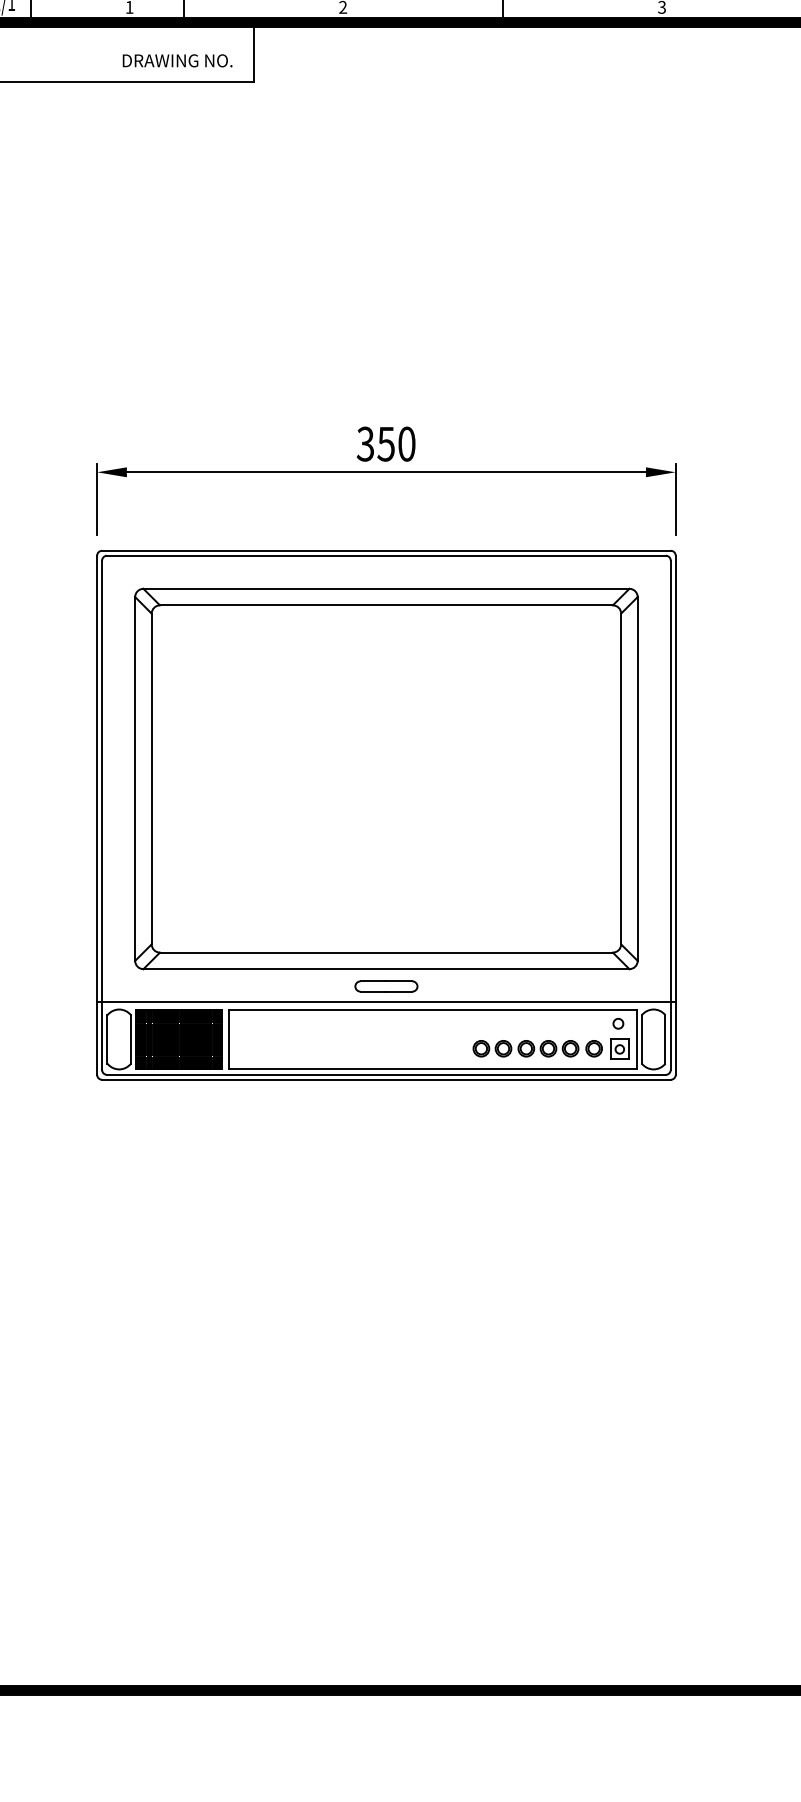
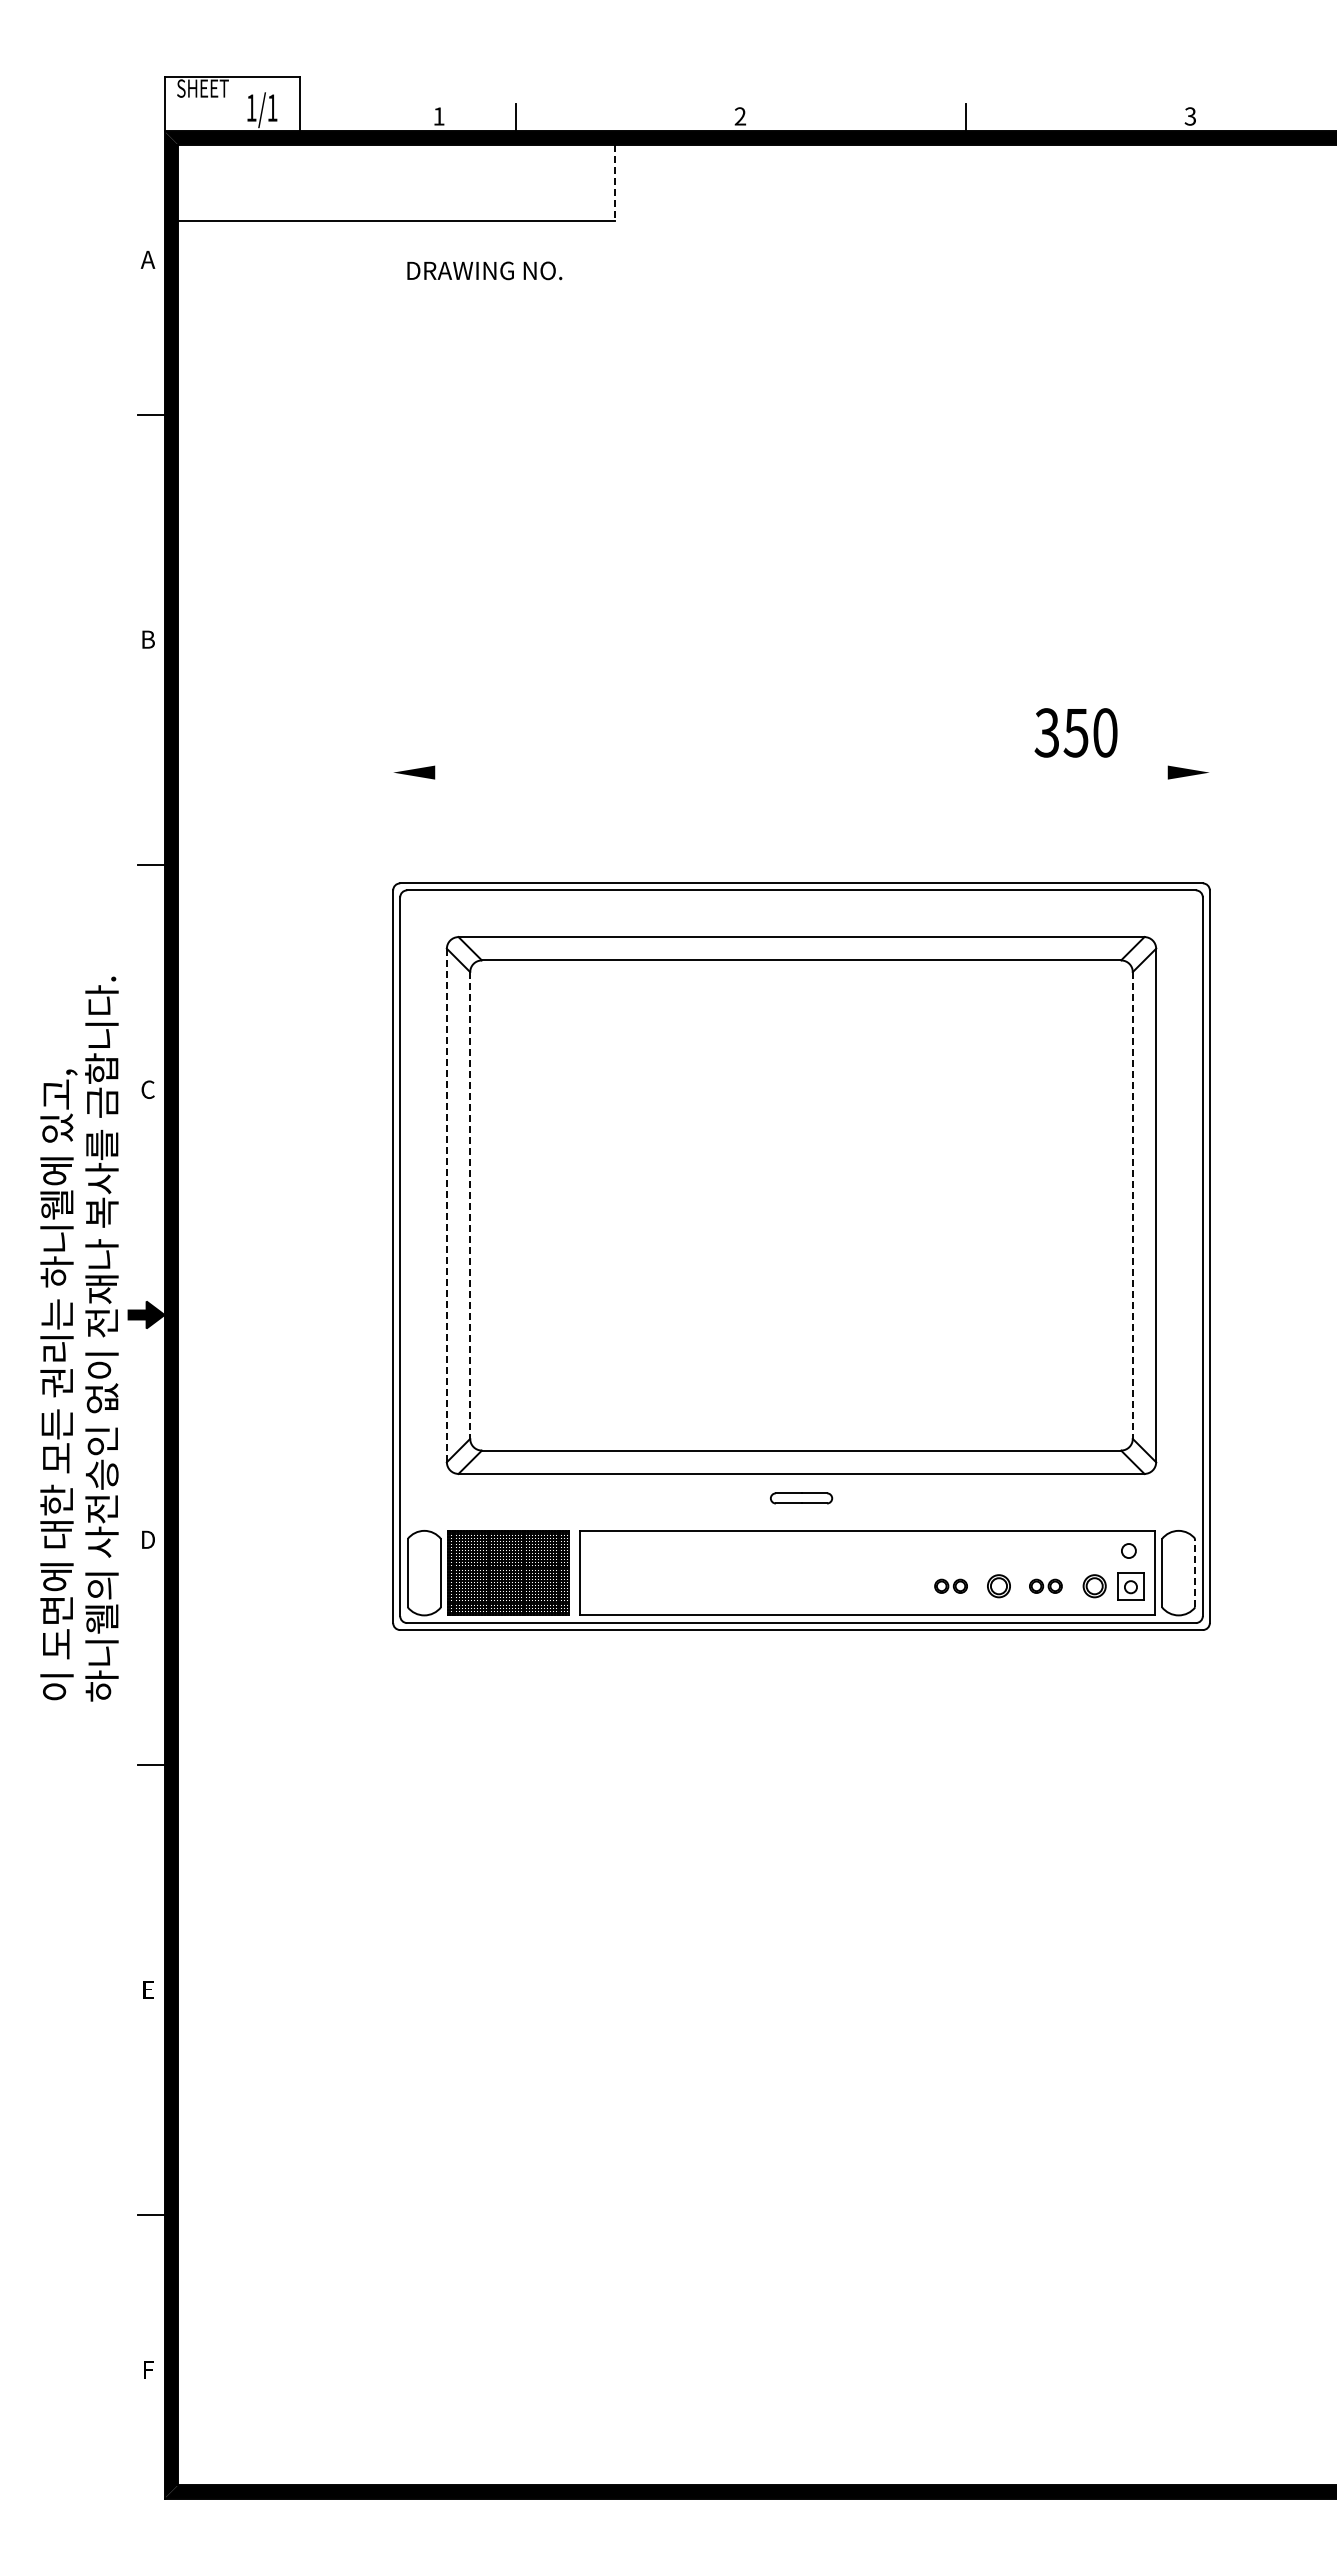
line: (253, 54) -> (614, 183), solid -> dashed
text: (177, 60) -> (484, 270), moved
text: (385, 443) -> (1075, 732), moved
line: (386, 472) -> (801, 772), removed
line: (97, 499) -> (393, 810), removed
line: (675, 499) -> (1209, 810), removed
line: (134, 778) -> (446, 1205), solid -> dashed
line: (151, 779) -> (470, 1206), solid -> dashed
line: (620, 779) -> (1132, 1206), solid -> dashed
part: (386, 986) -> (801, 1498), size x0.7
line: (386, 1002) -> (801, 1520), removed
line: (665, 1039) -> (1195, 1572), solid -> dashed
part: (491, 1048) -> (950, 1586), size x0.6
part: (559, 1048) -> (1045, 1586), size x0.6

